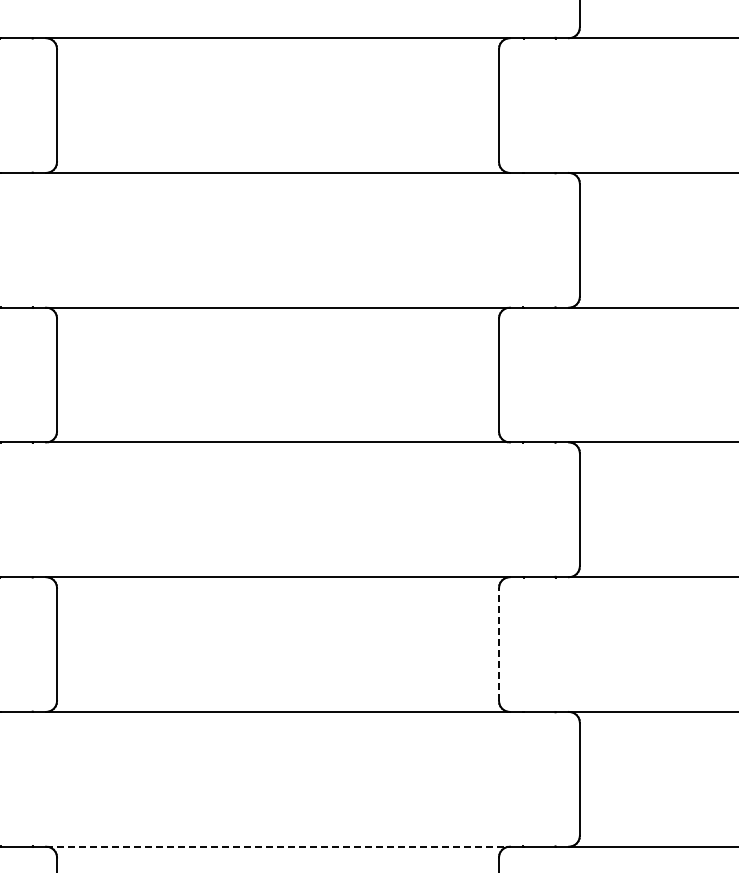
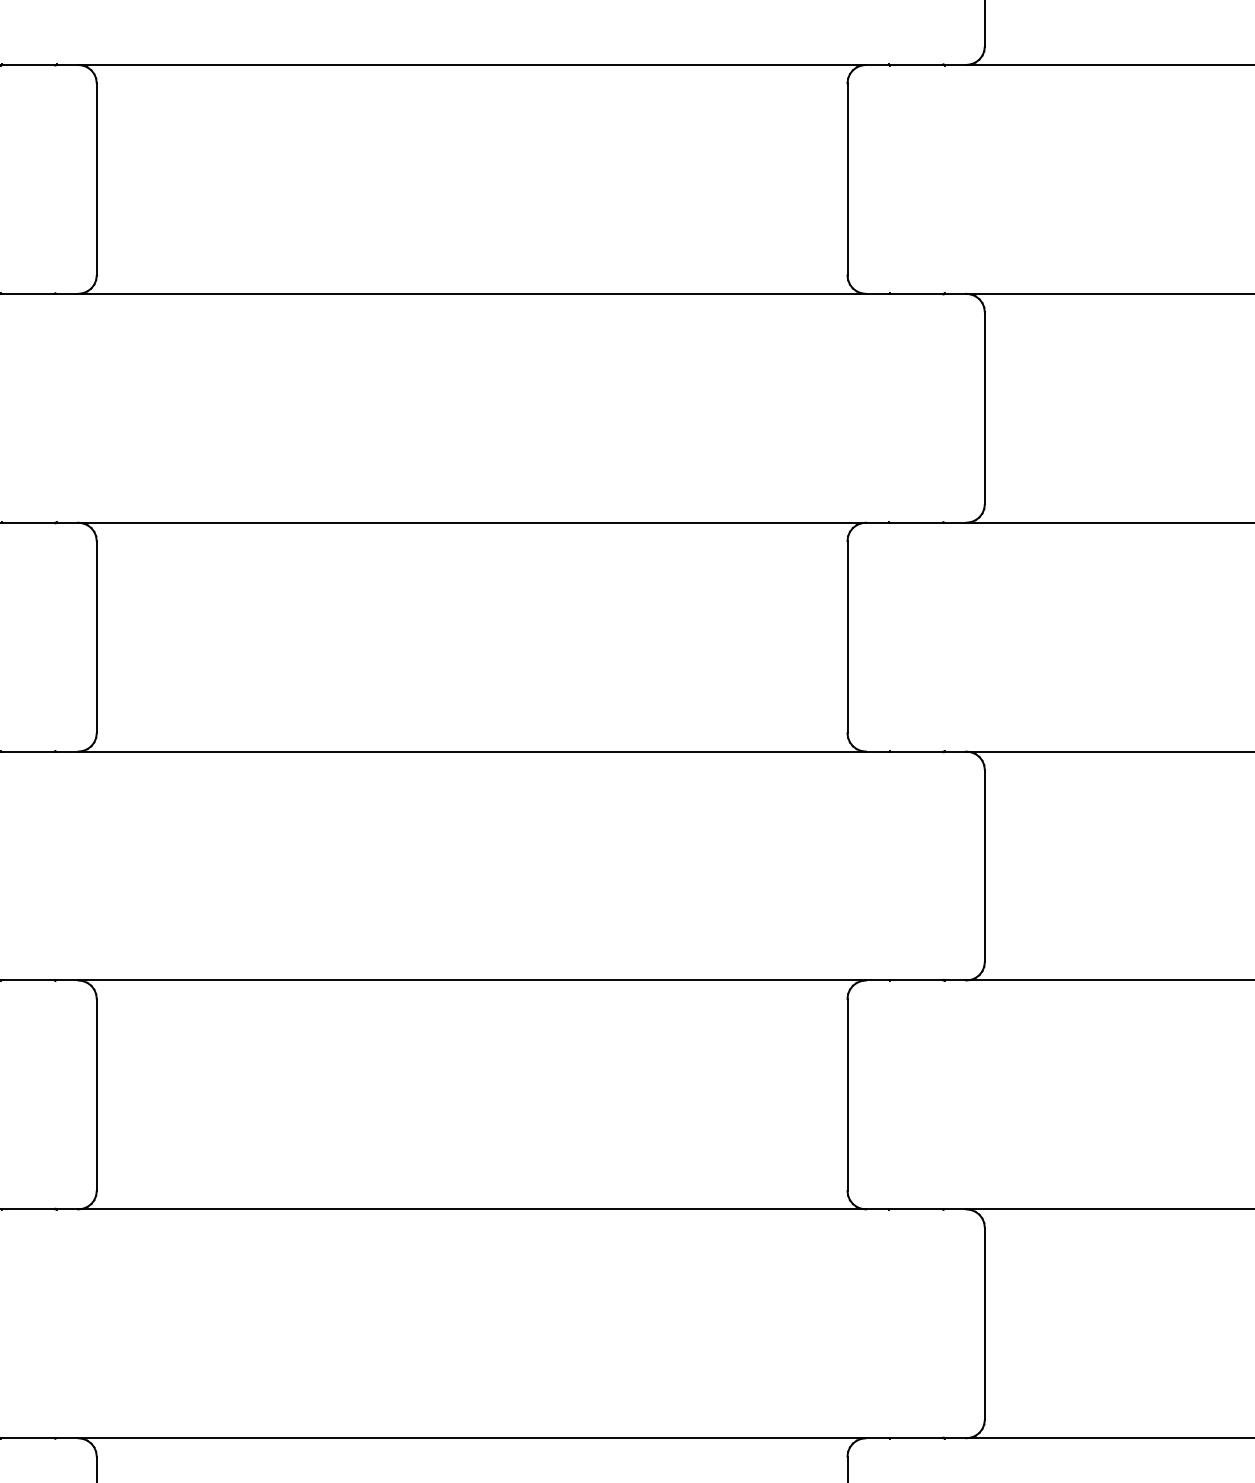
line: (499, 644) -> (848, 1094), dashed -> solid
line: (278, 846) -> (472, 1437), dashed -> solid

